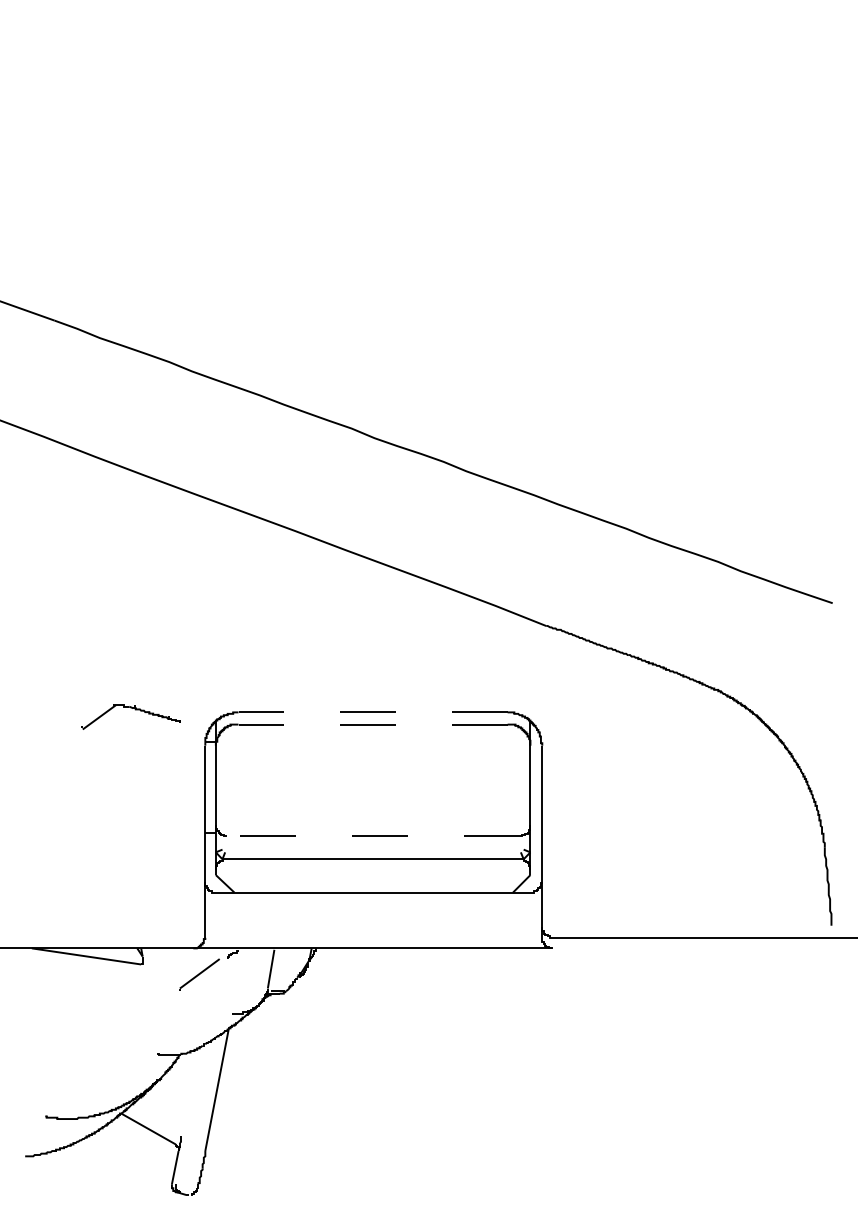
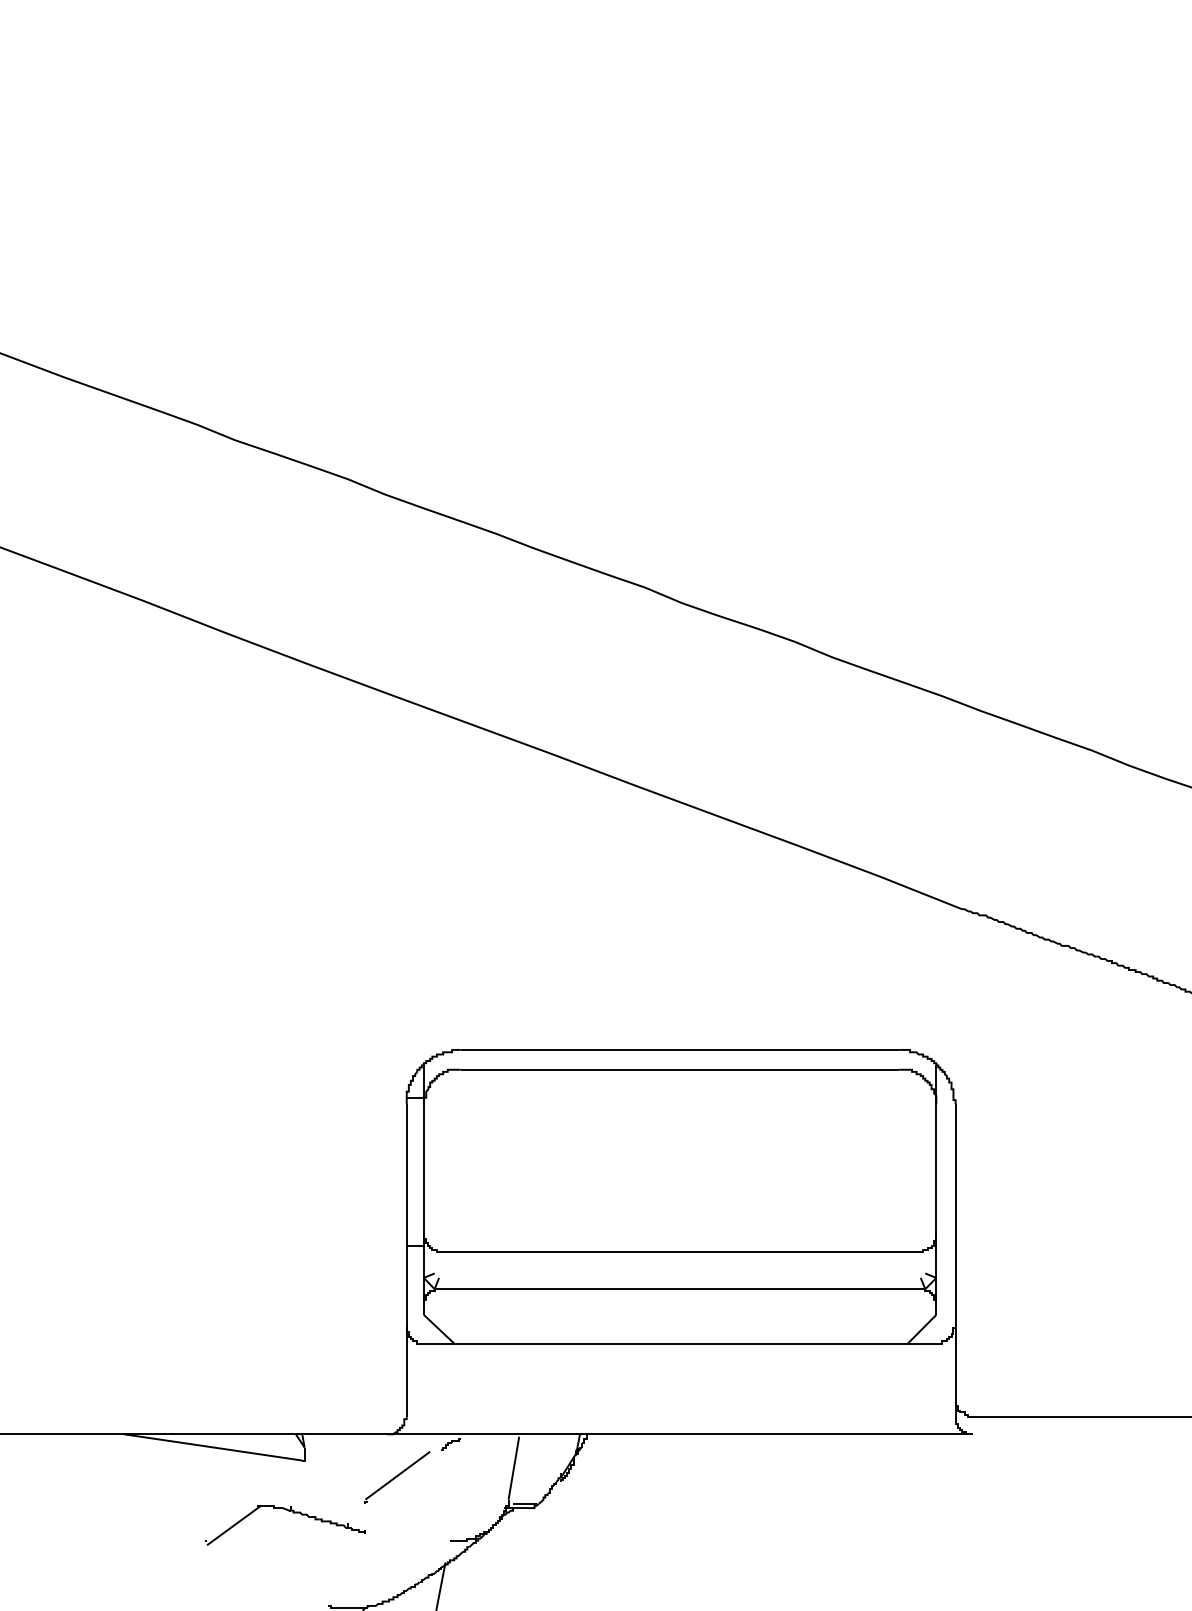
part: (135, 710) -> (292, 1514), moved
line: (373, 712) -> (680, 1050), dashed -> solid
line: (373, 724) -> (680, 1069), dashed -> solid
line: (373, 836) -> (680, 1252), dashed -> solid

